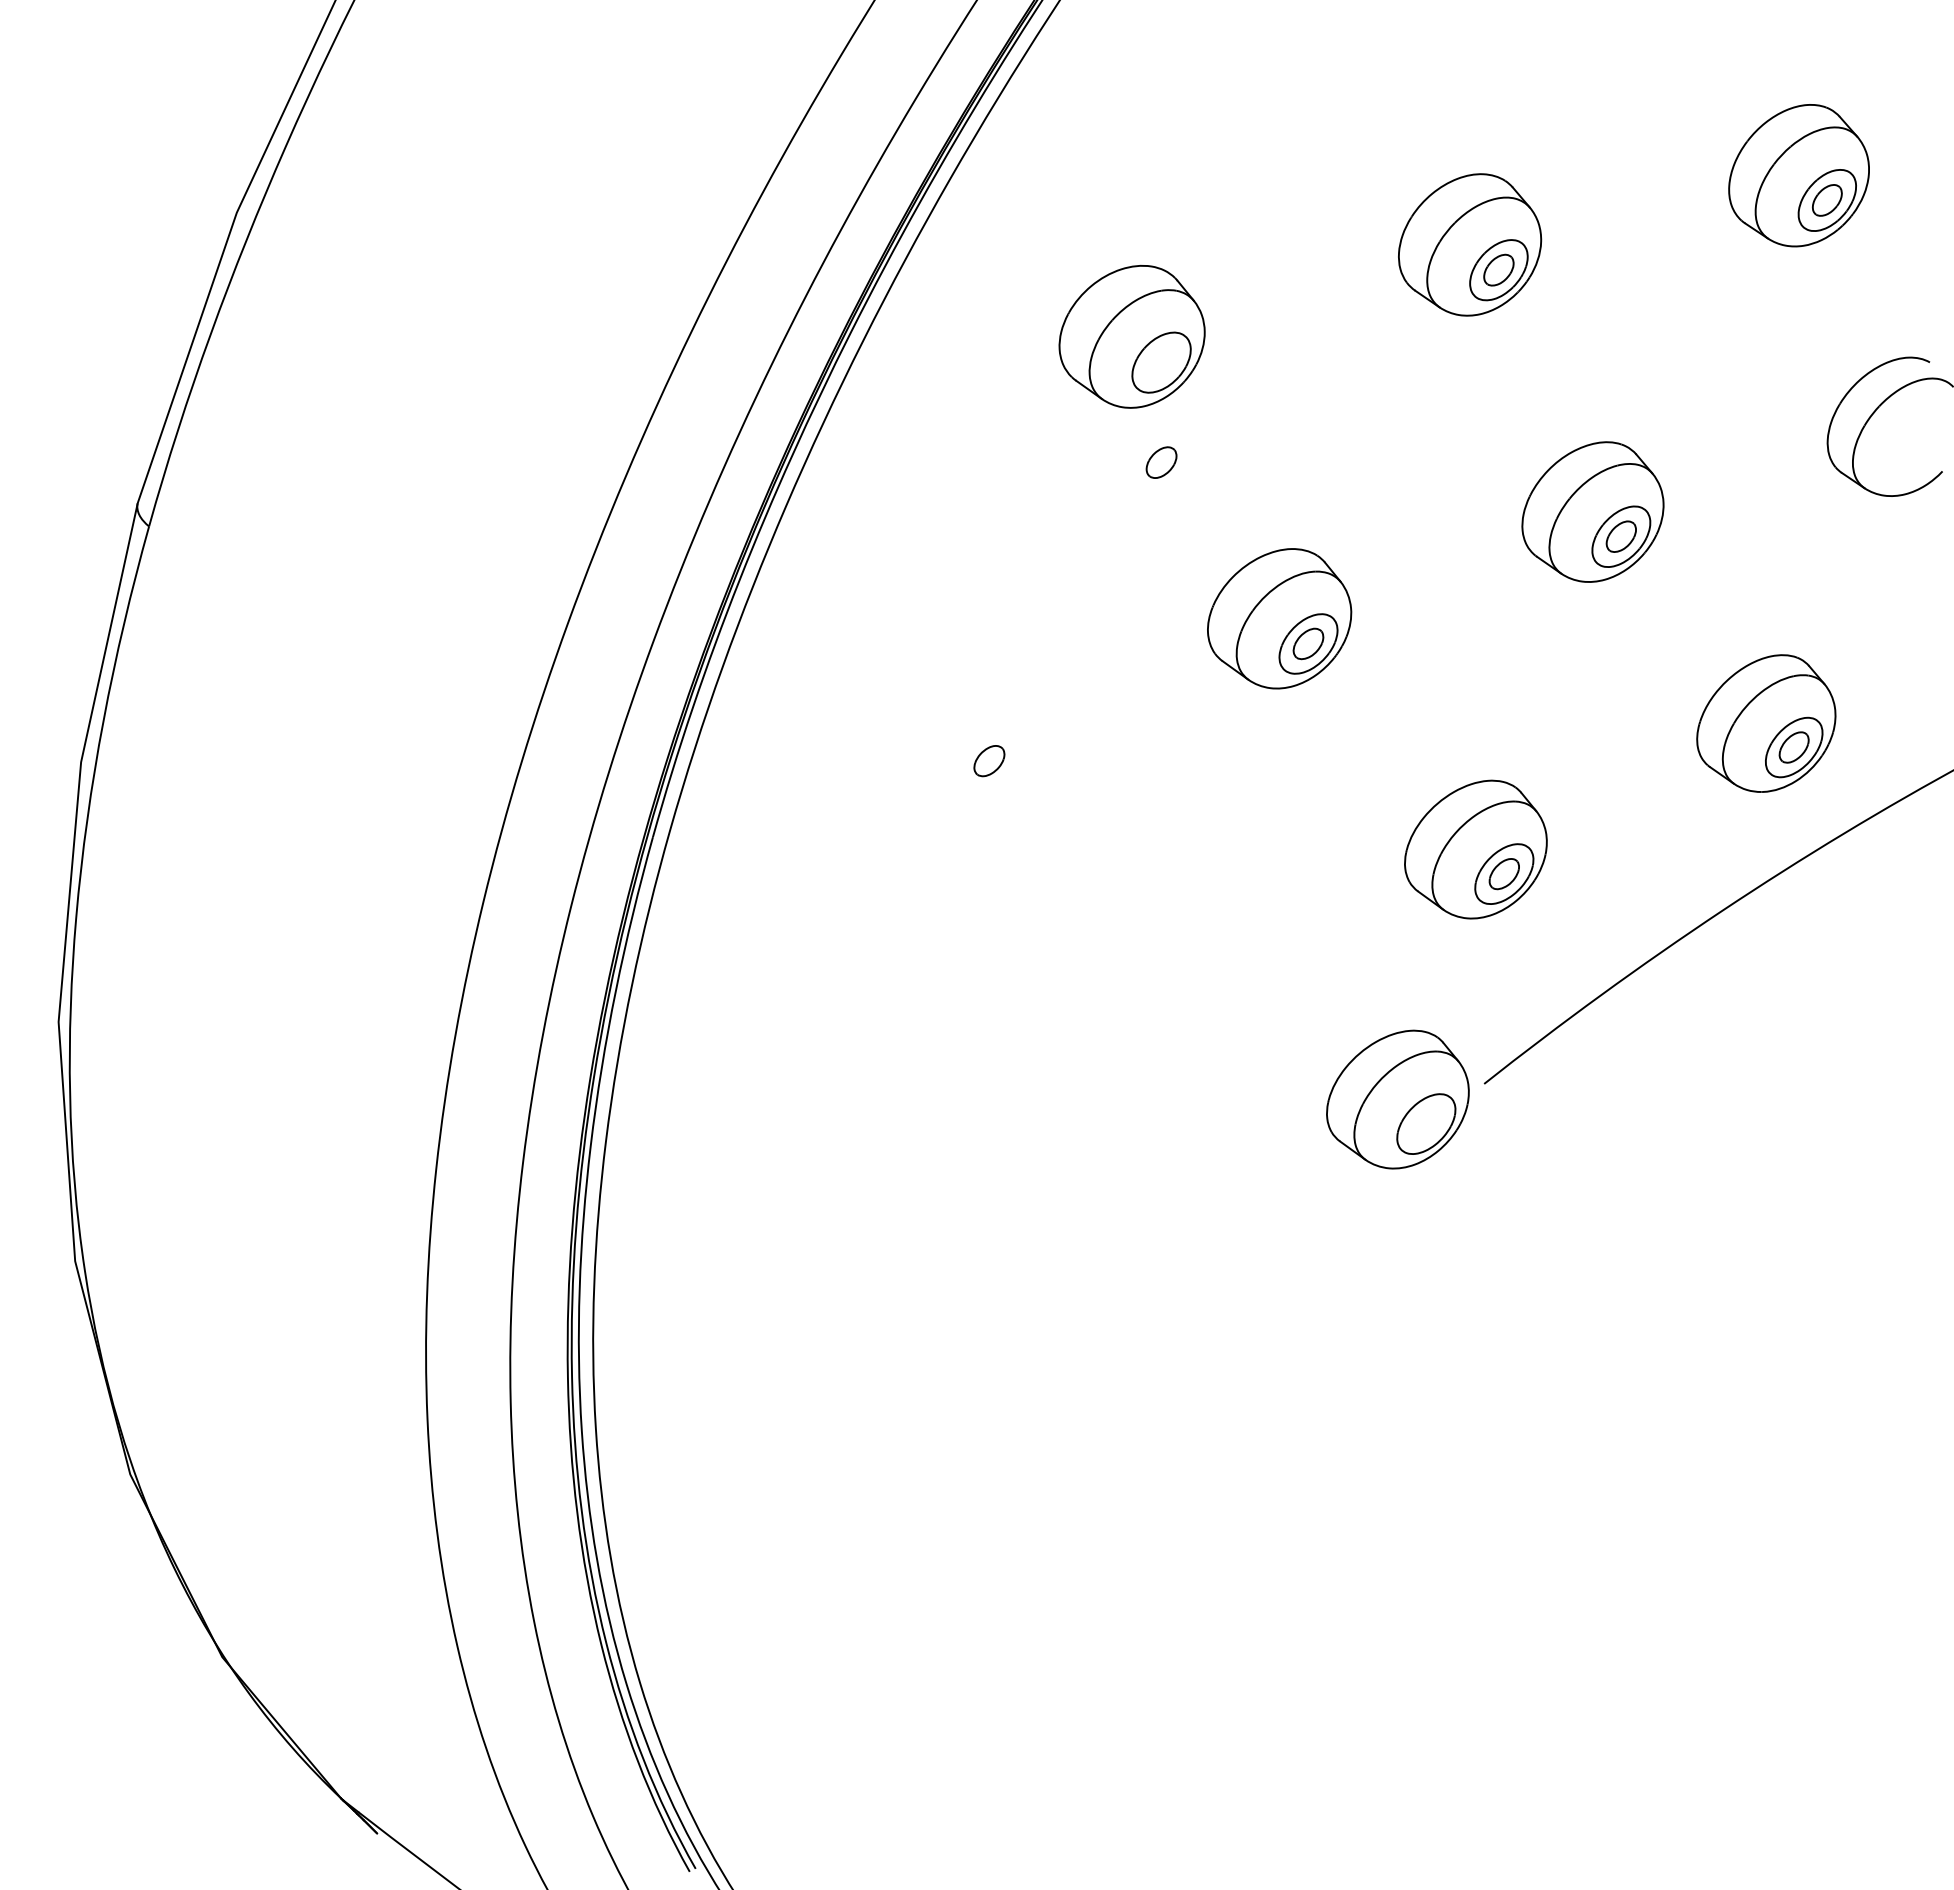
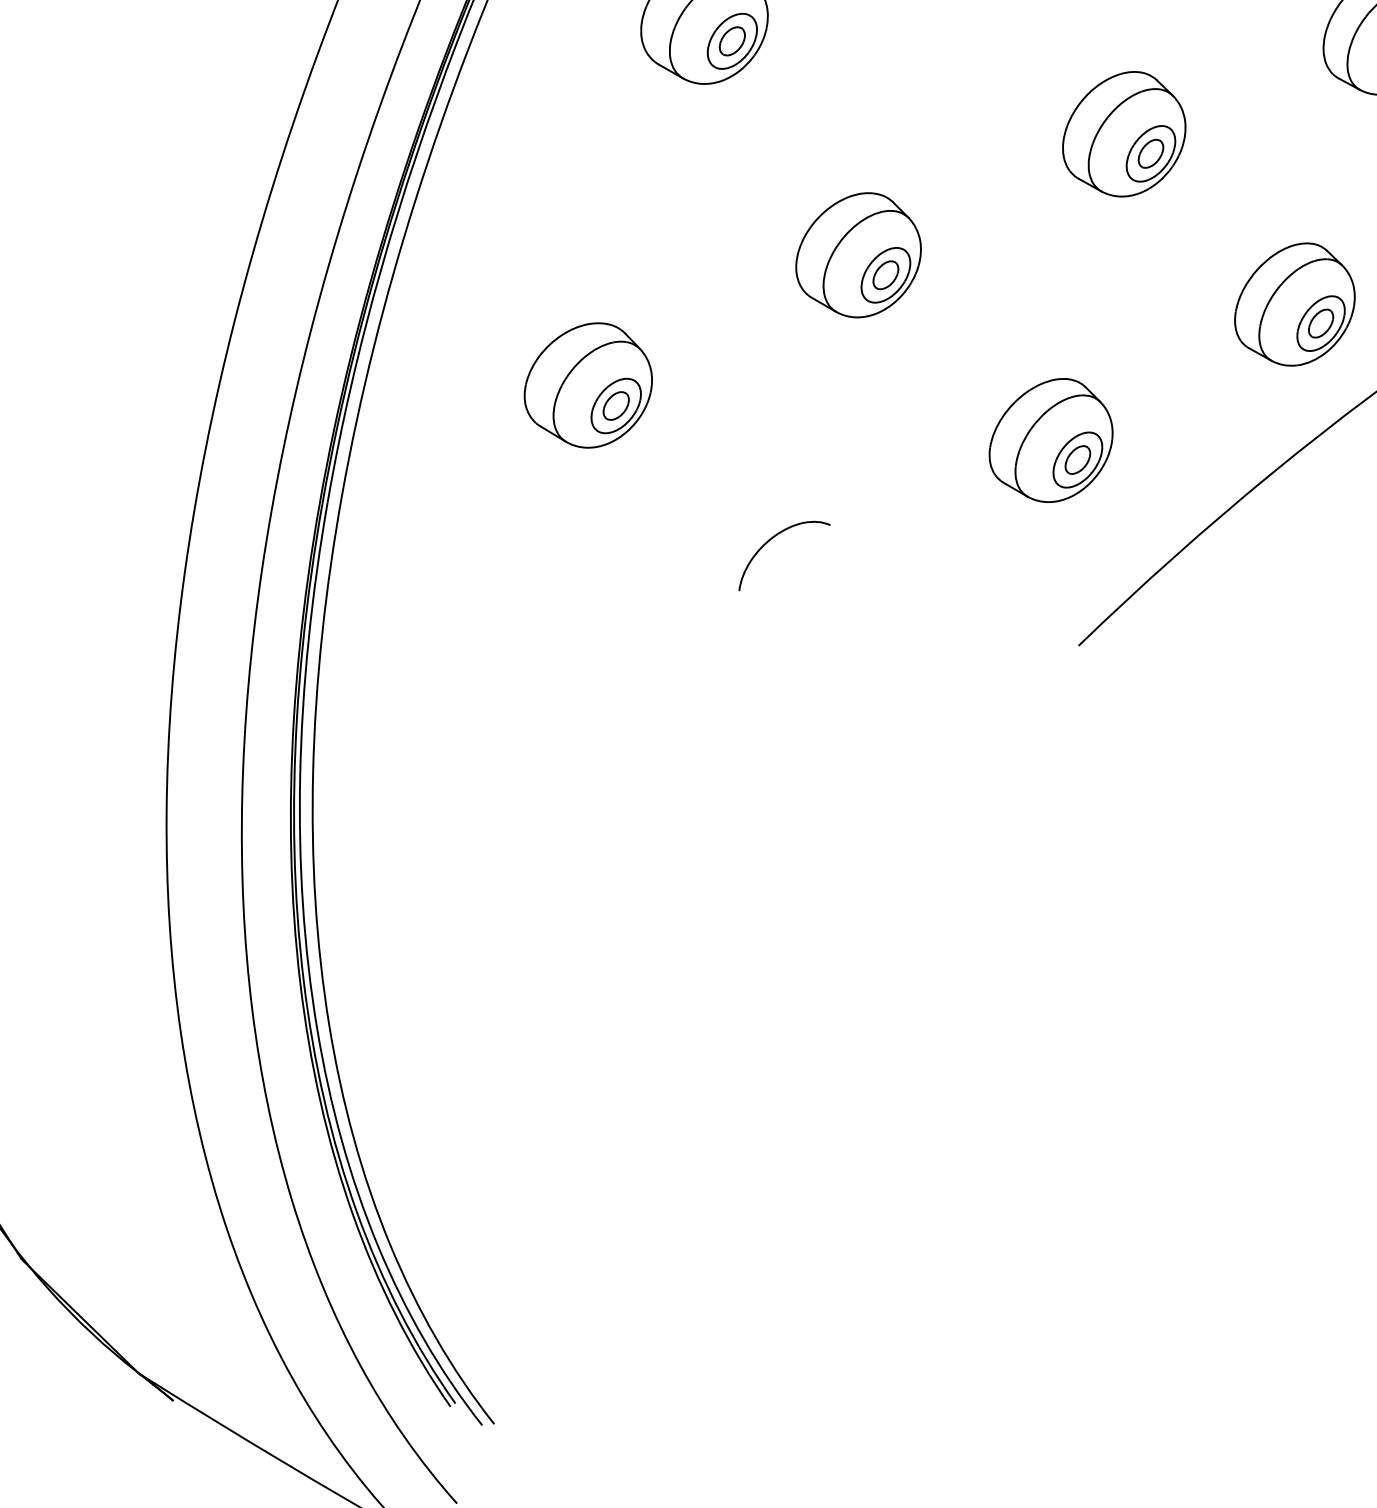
part: (1161, 462) -> (732, 41), moved
part: (959, 735) -> (587, 386), added
curve: (1148, 930) -> (770, 540), added
part: (1397, 1099) -> (1003, 667), removed

